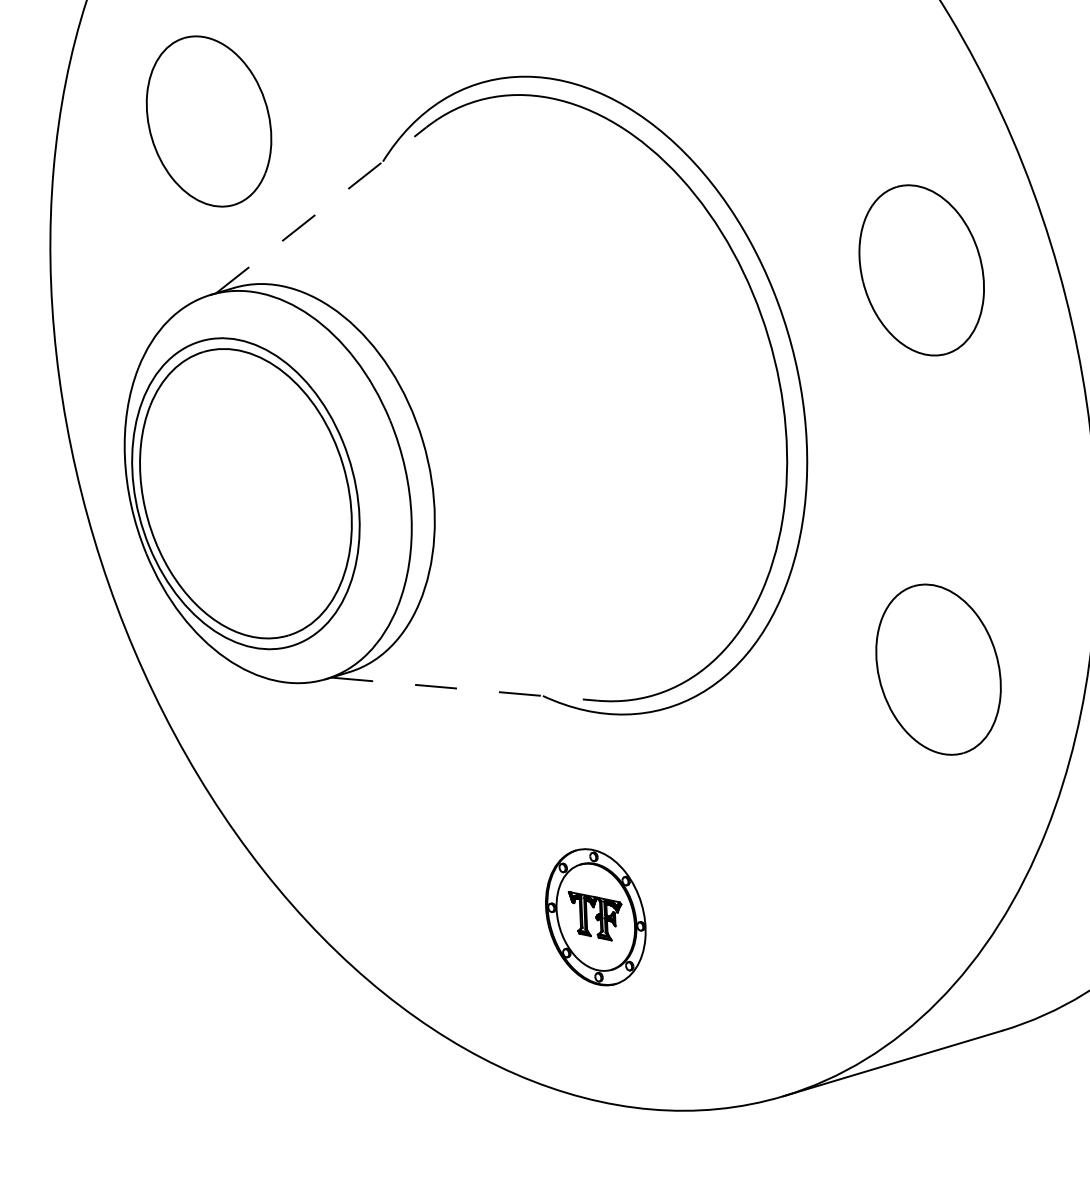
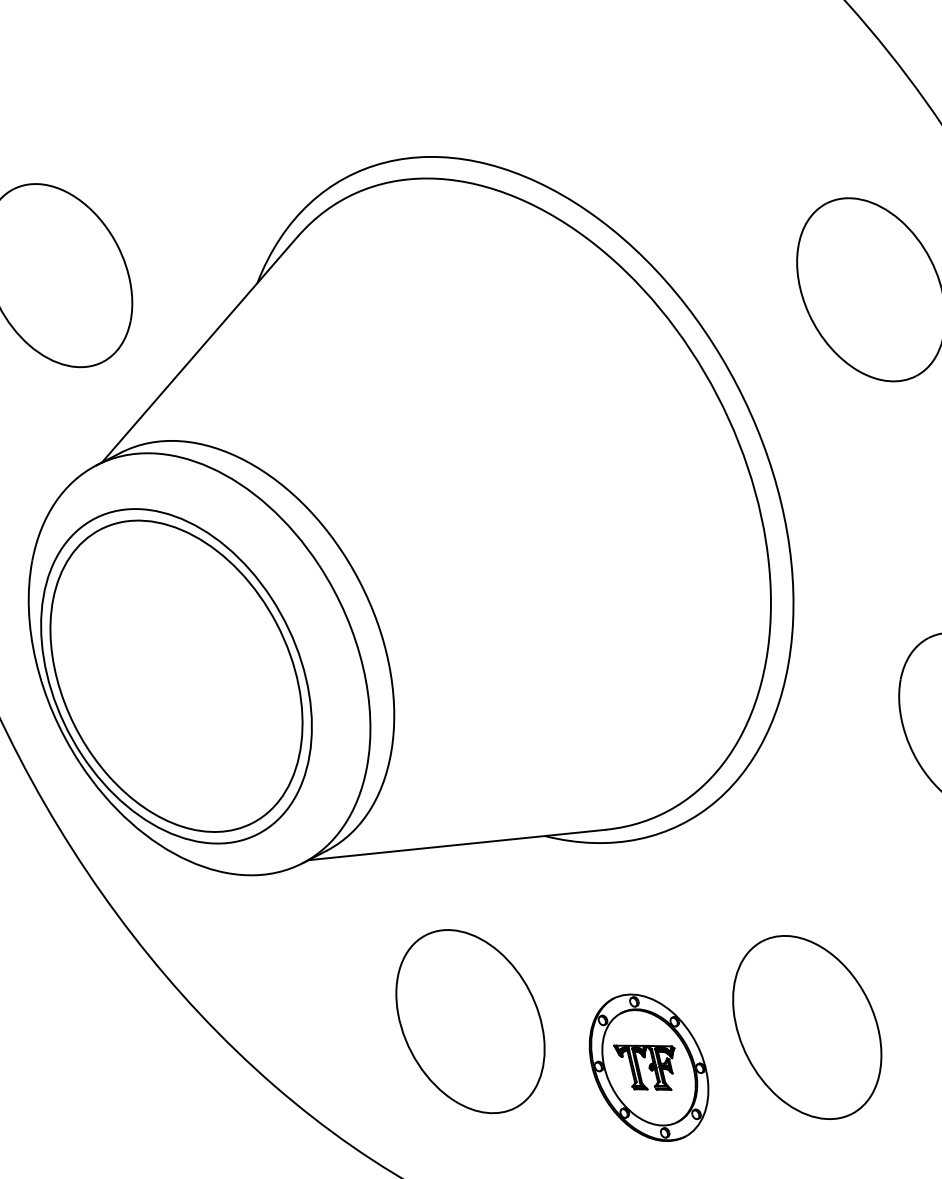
line: (321, 210) -> (200, 349), dashed -> solid
line: (464, 689) -> (457, 845), dashed -> solid
part: (446, 846) -> (470, 1021), added
part: (741, 908) -> (807, 1027), added

